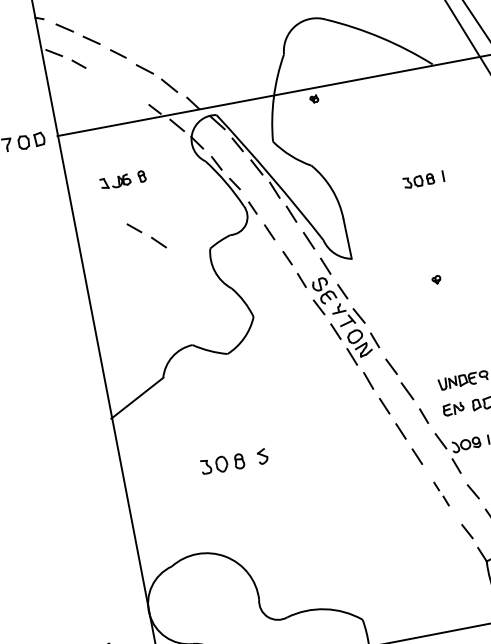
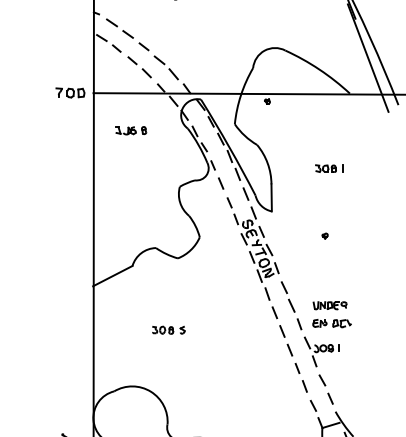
part: (146, 236) -> (139, 67), moved
part: (233, 460) -> (168, 329), size x0.71
part: (440, 493) -> (300, 377), size x1.67

